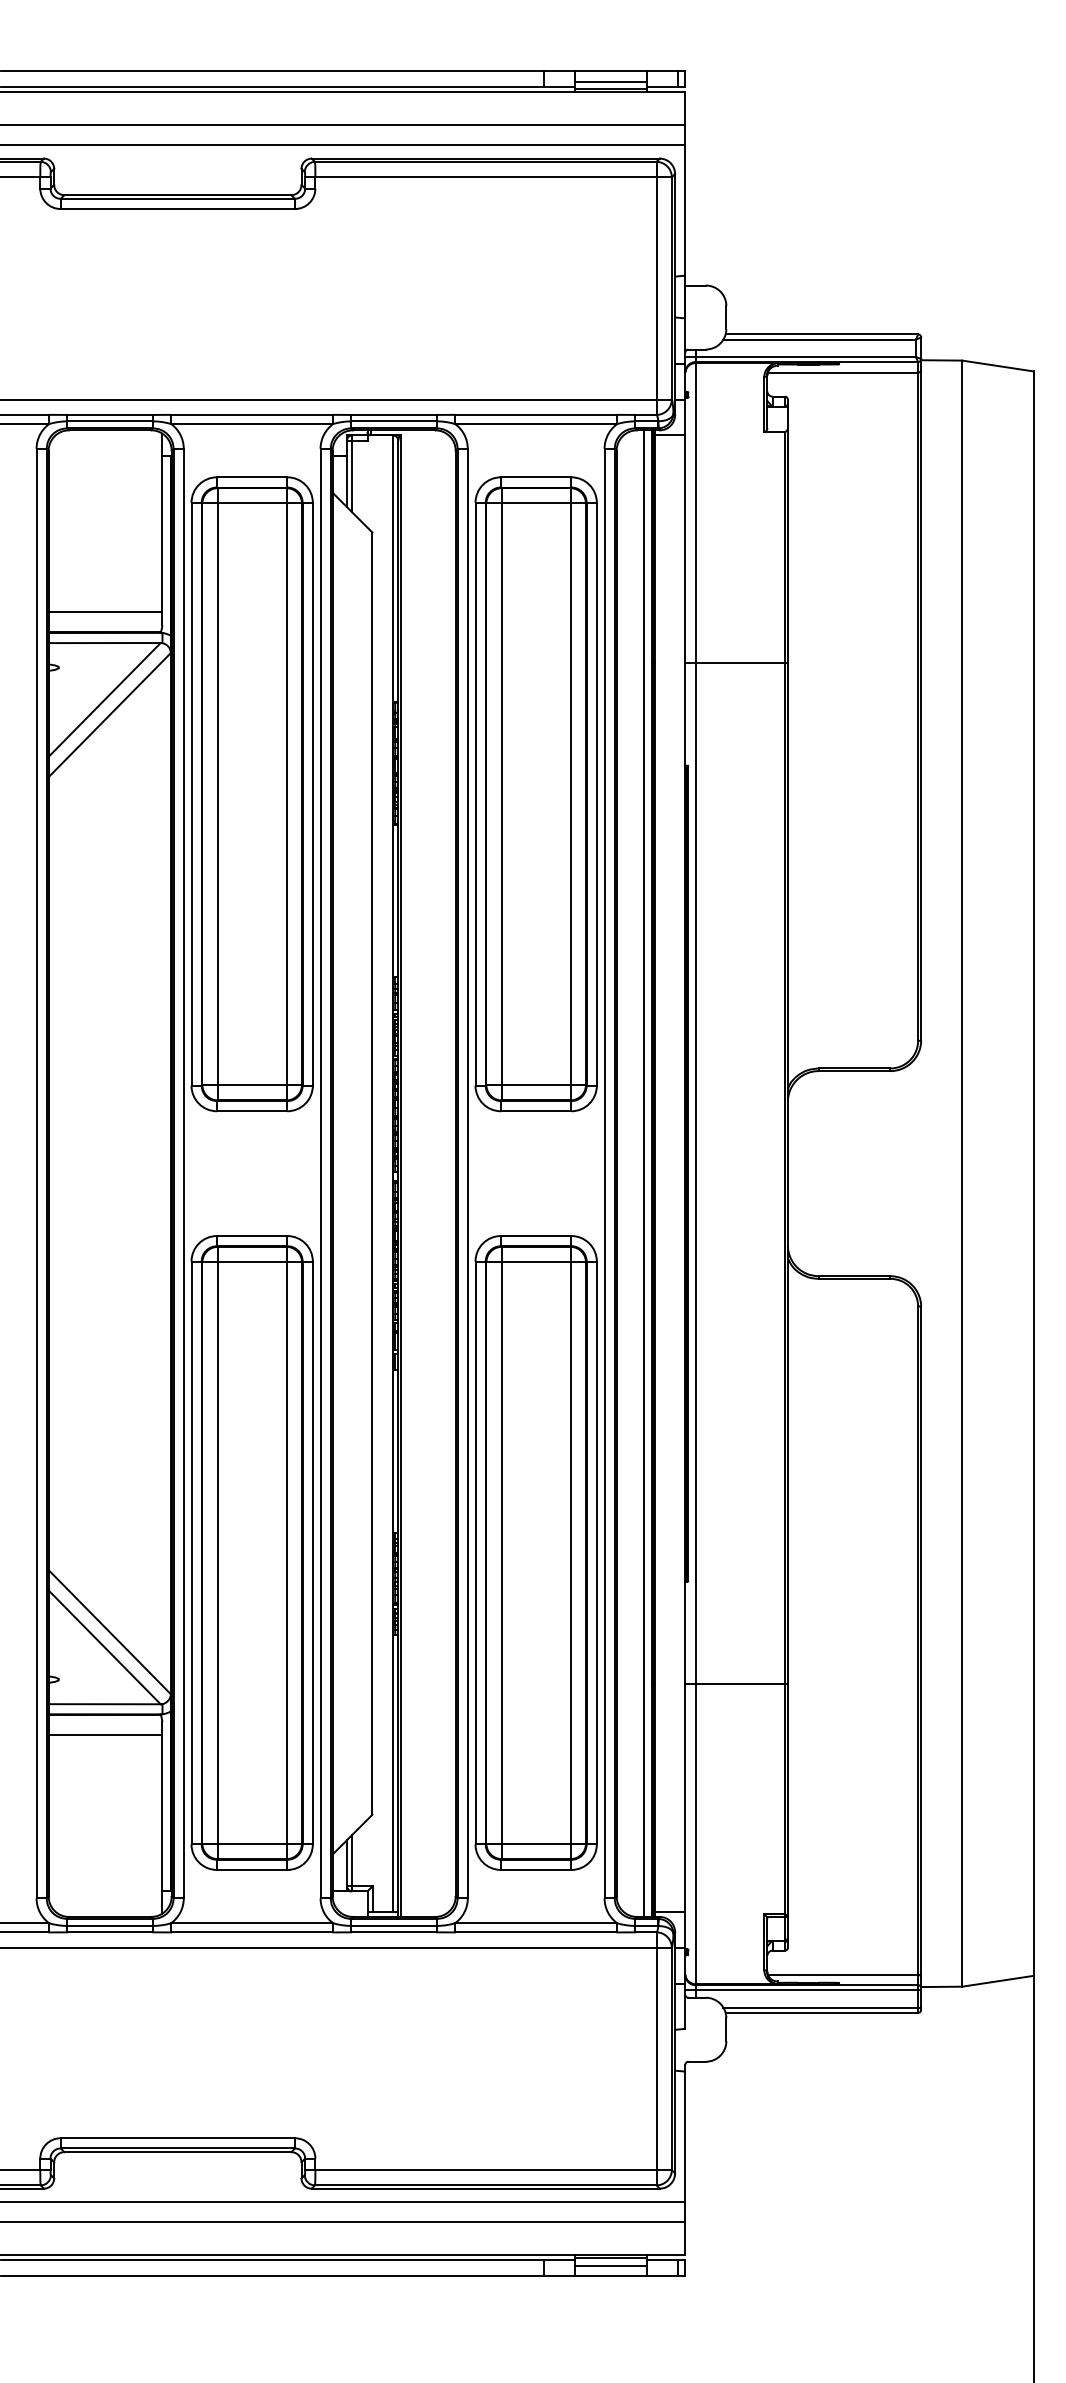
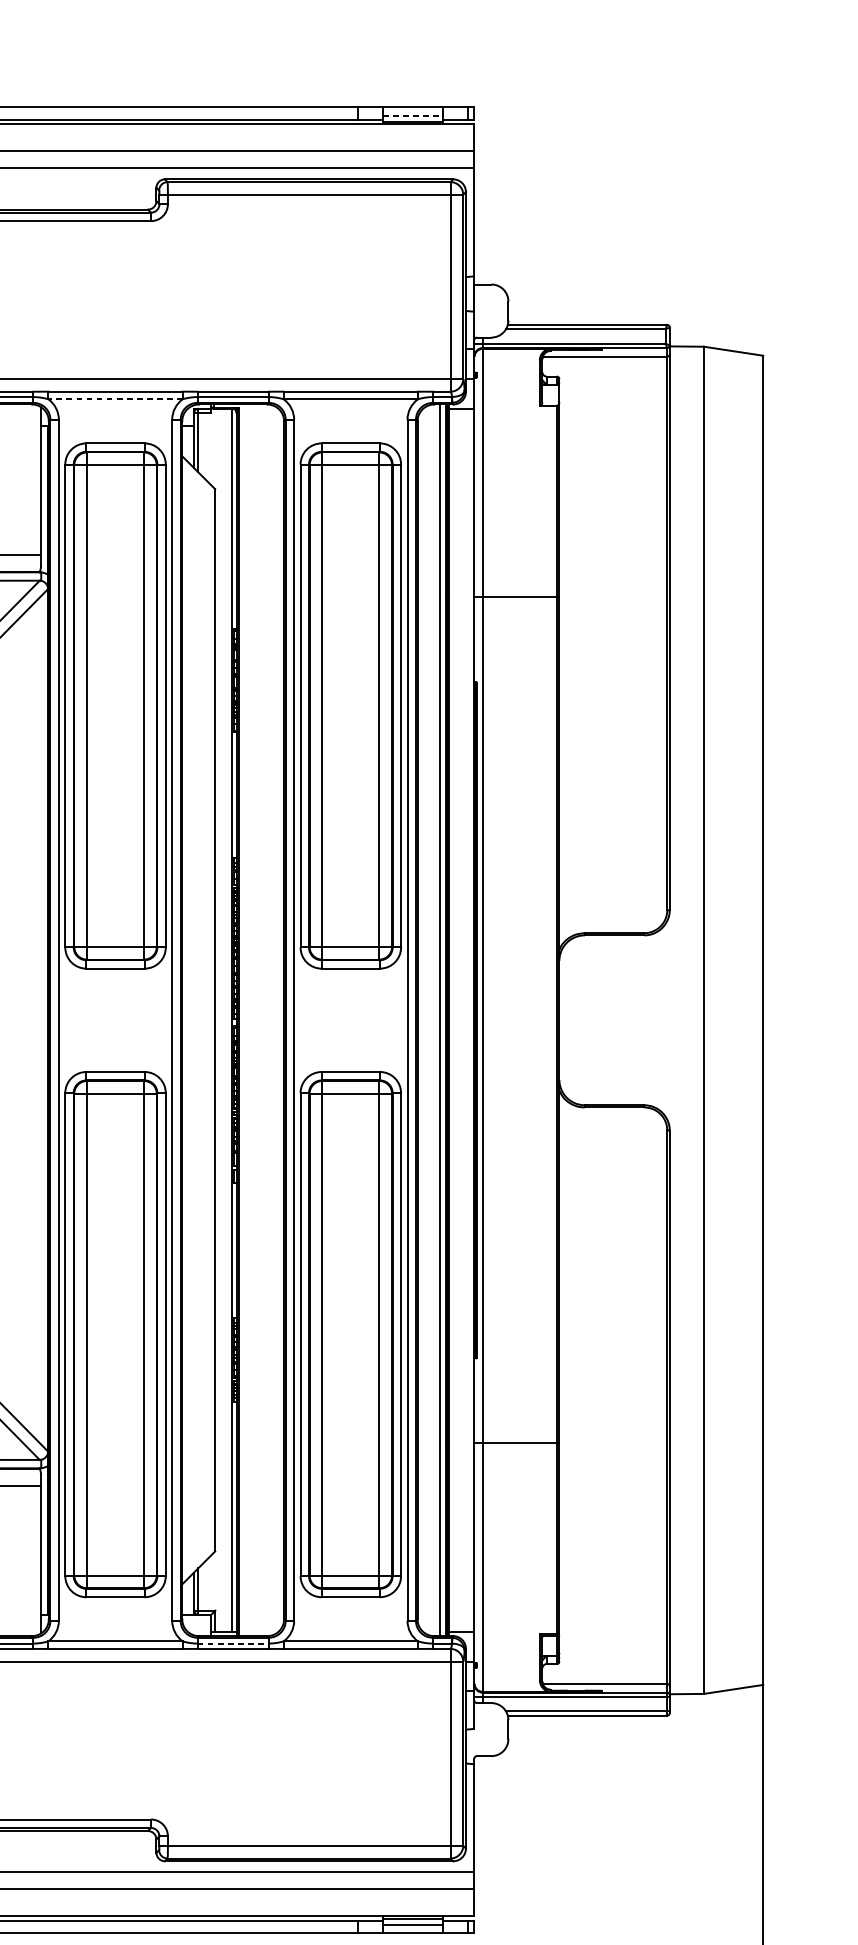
line: (611, 81) -> (413, 115), solid -> dashed
line: (251, 423) -> (114, 398), solid -> dashed
line: (394, 1925) -> (233, 1643), solid -> dashed

